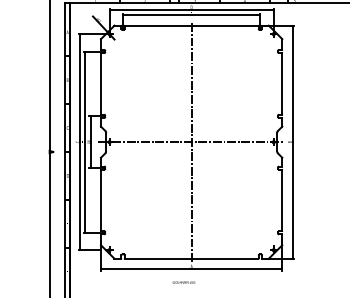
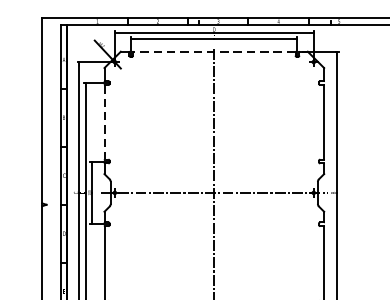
line: (191, 25) -> (214, 51), solid -> dashed
line: (101, 83) -> (105, 121), solid -> dashed

